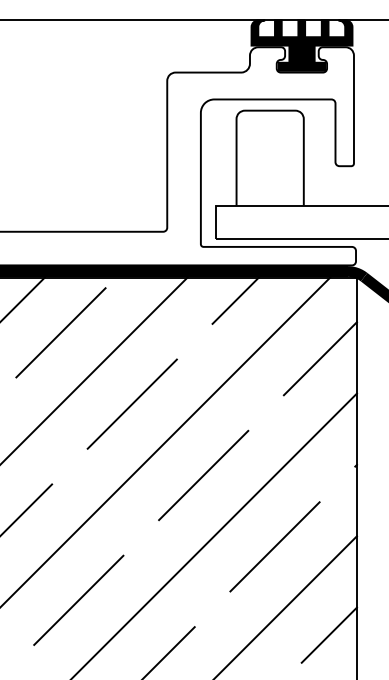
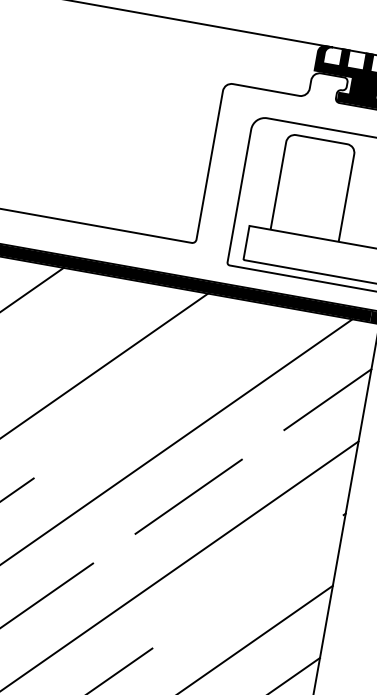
line: (235, 300) -> (252, 325), removed
line: (60, 332) -> (69, 326), removed
line: (131, 403) -> (128, 410), removed
line: (274, 546) -> (247, 581), removed

